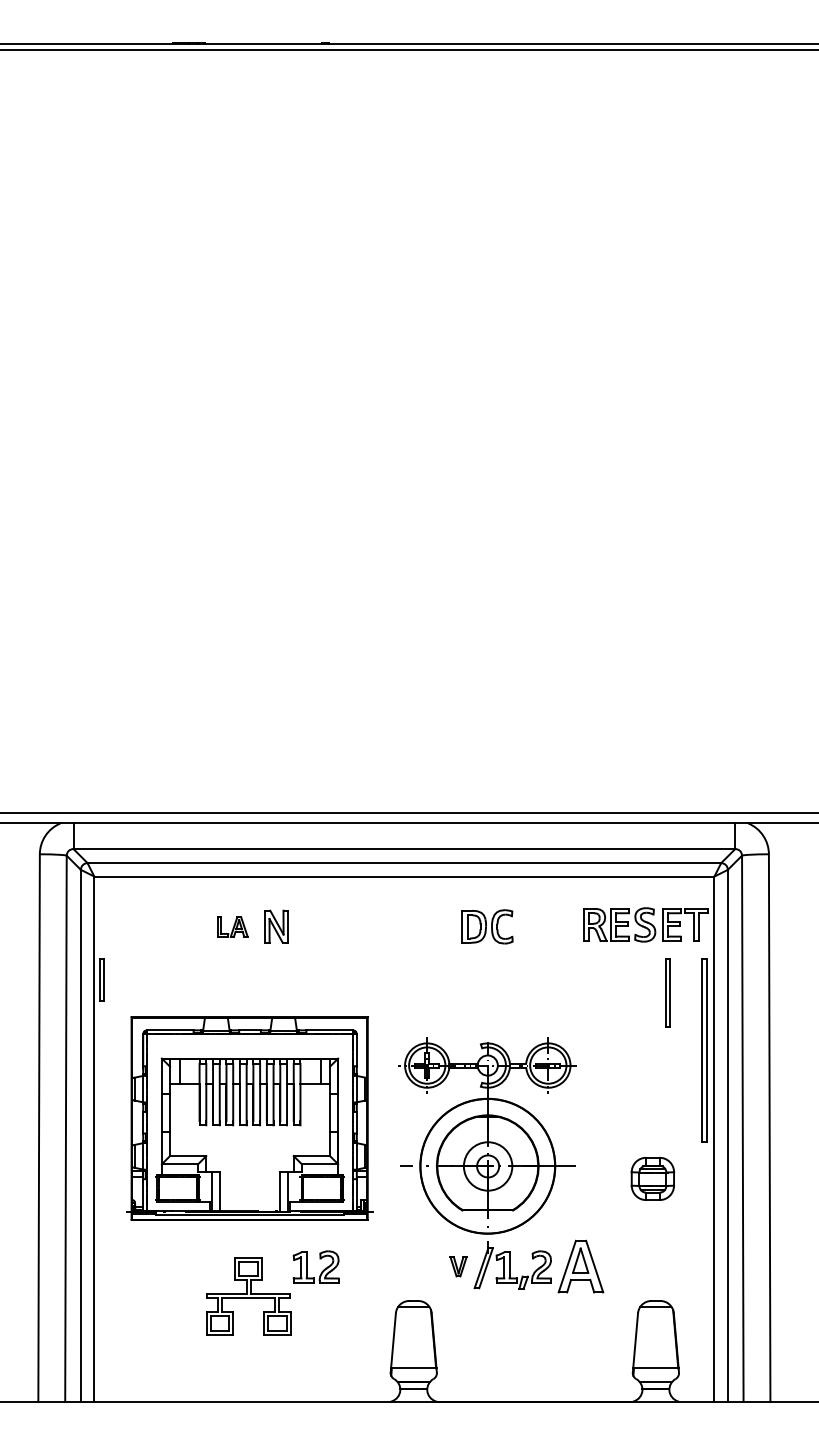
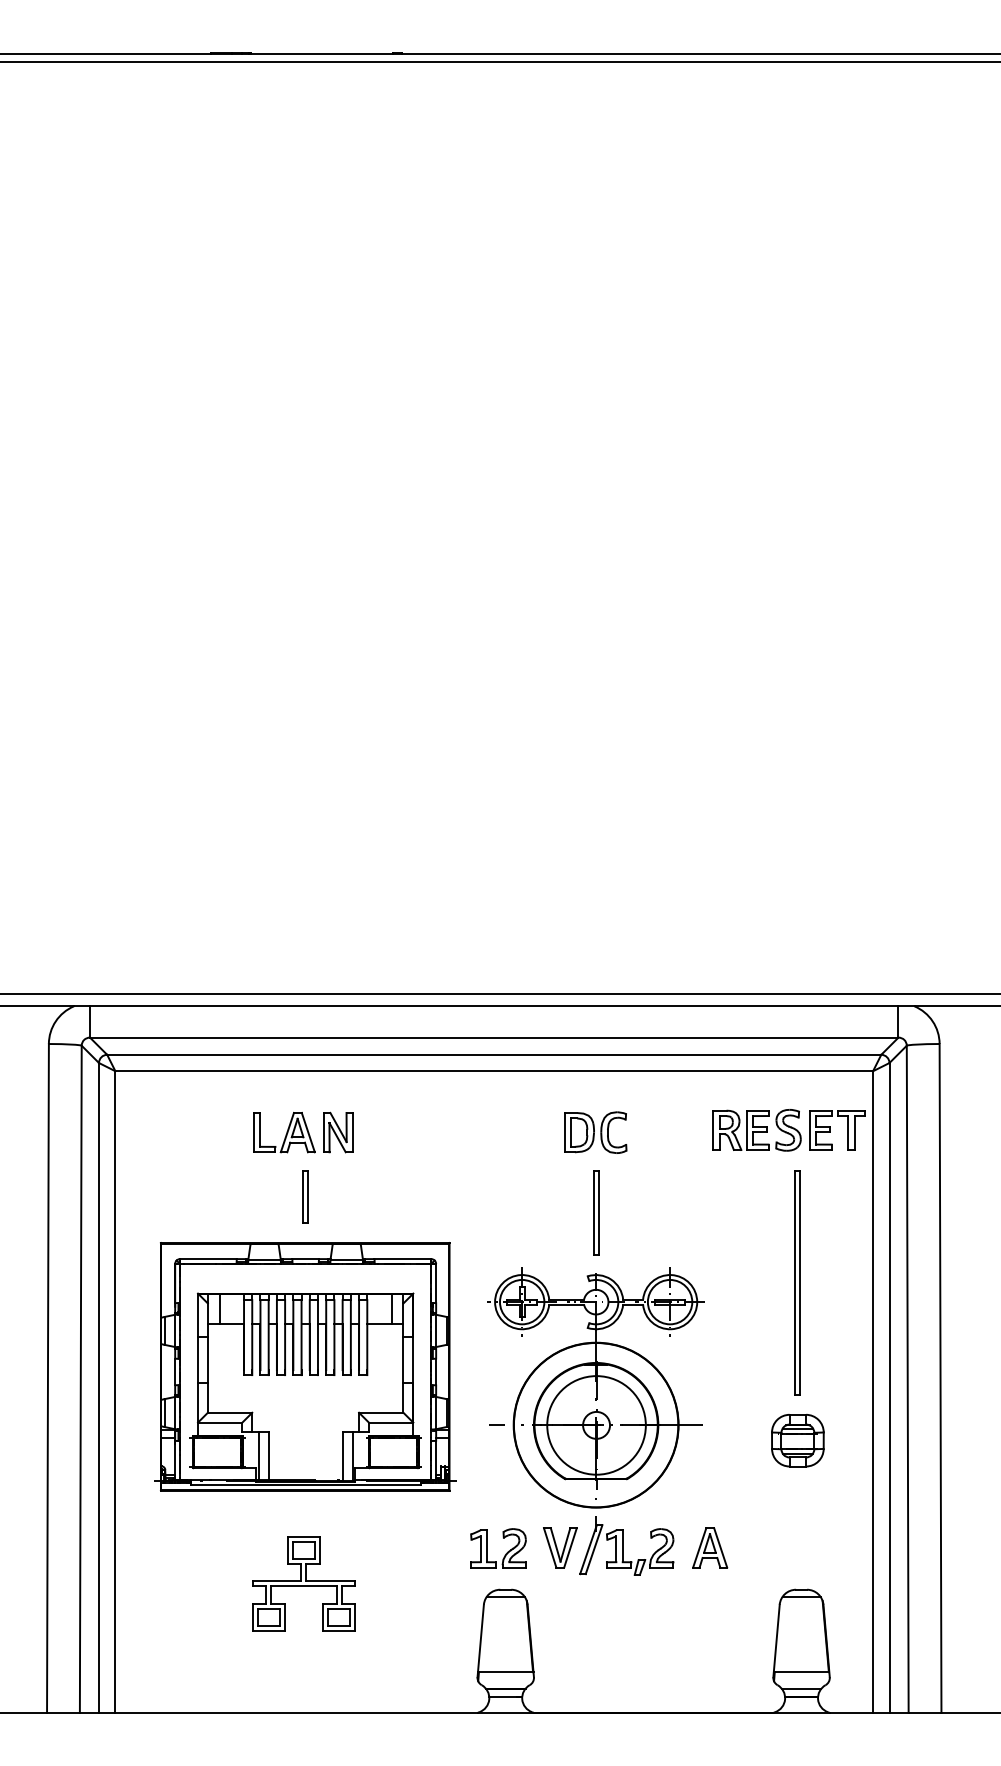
part: (232, 926) -> (284, 1132), size x1.67
part: (102, 979) -> (305, 1196), moved
part: (668, 992) -> (596, 1212), moved
part: (704, 1049) -> (797, 1282), moved
circle: (488, 1166) -> (596, 1425), size x1.67
part: (458, 1266) -> (560, 1547), size x1.67
part: (581, 1266) -> (710, 1547), size x0.62
part: (321, 1271) -> (505, 1553), moved

